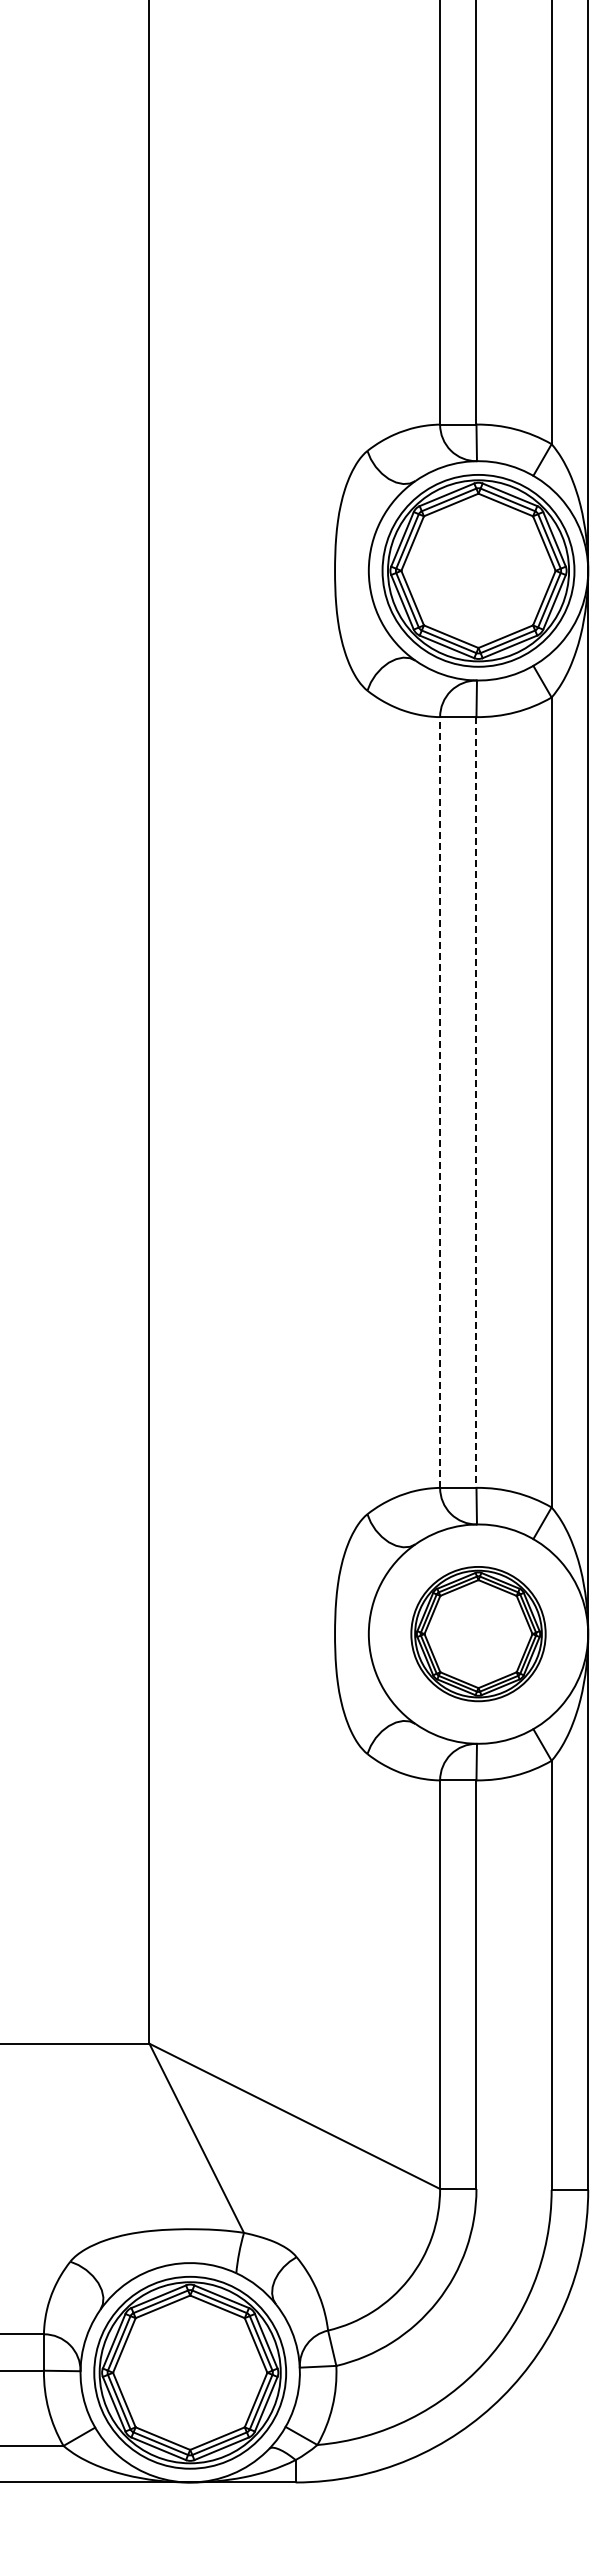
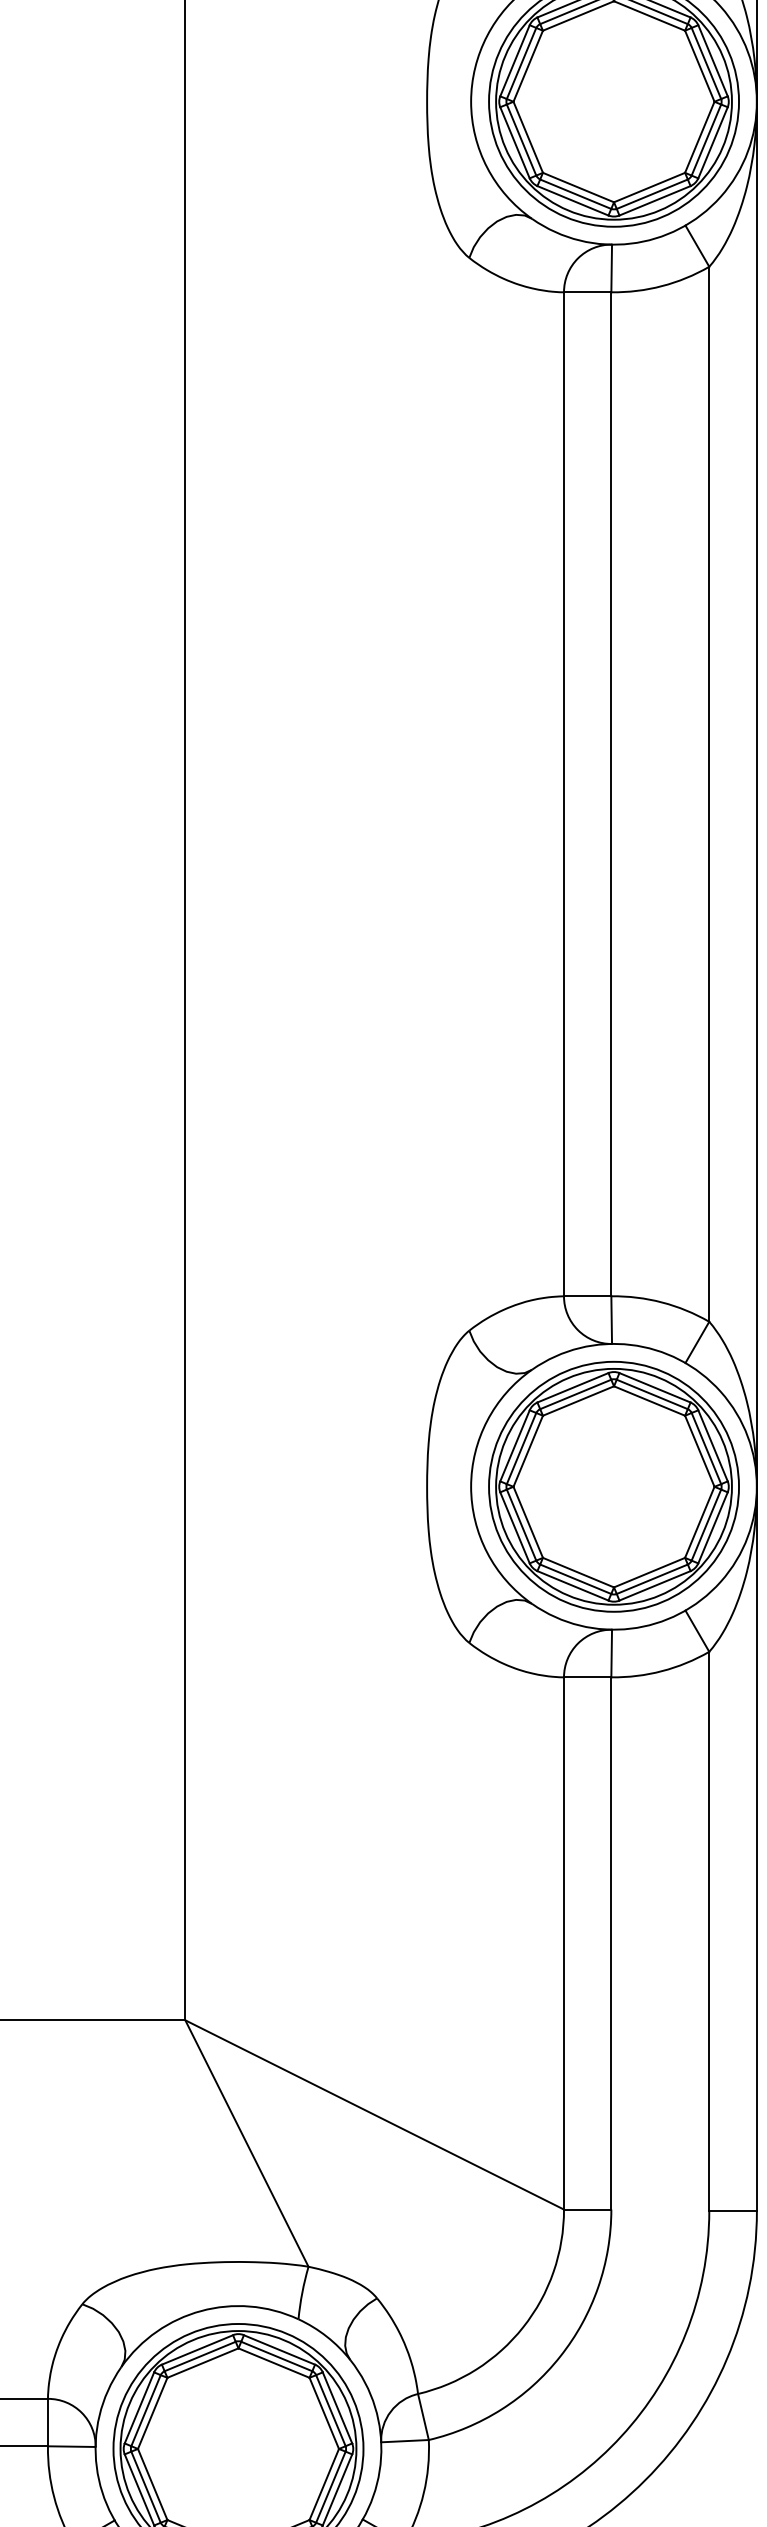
line: (440, 1102) -> (564, 794), dashed -> solid
line: (476, 1103) -> (611, 795), dashed -> solid
part: (478, 1633) -> (613, 1485), size x1.43

